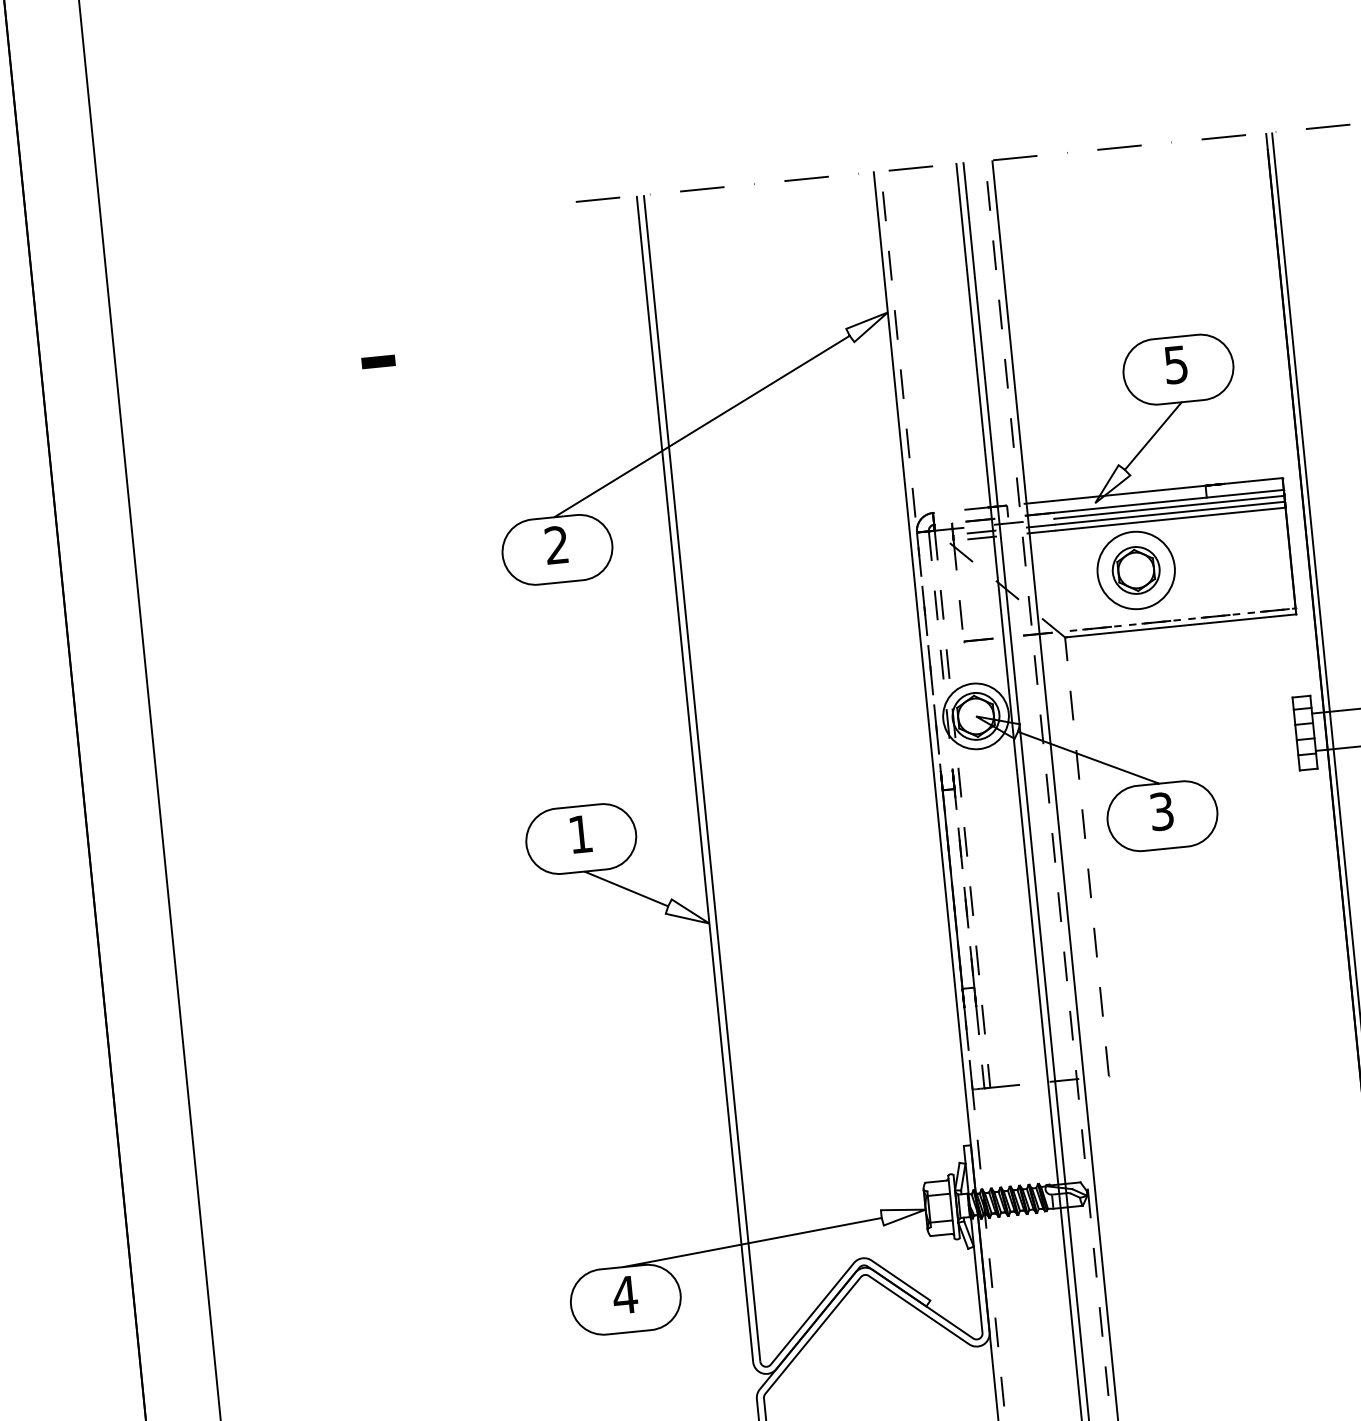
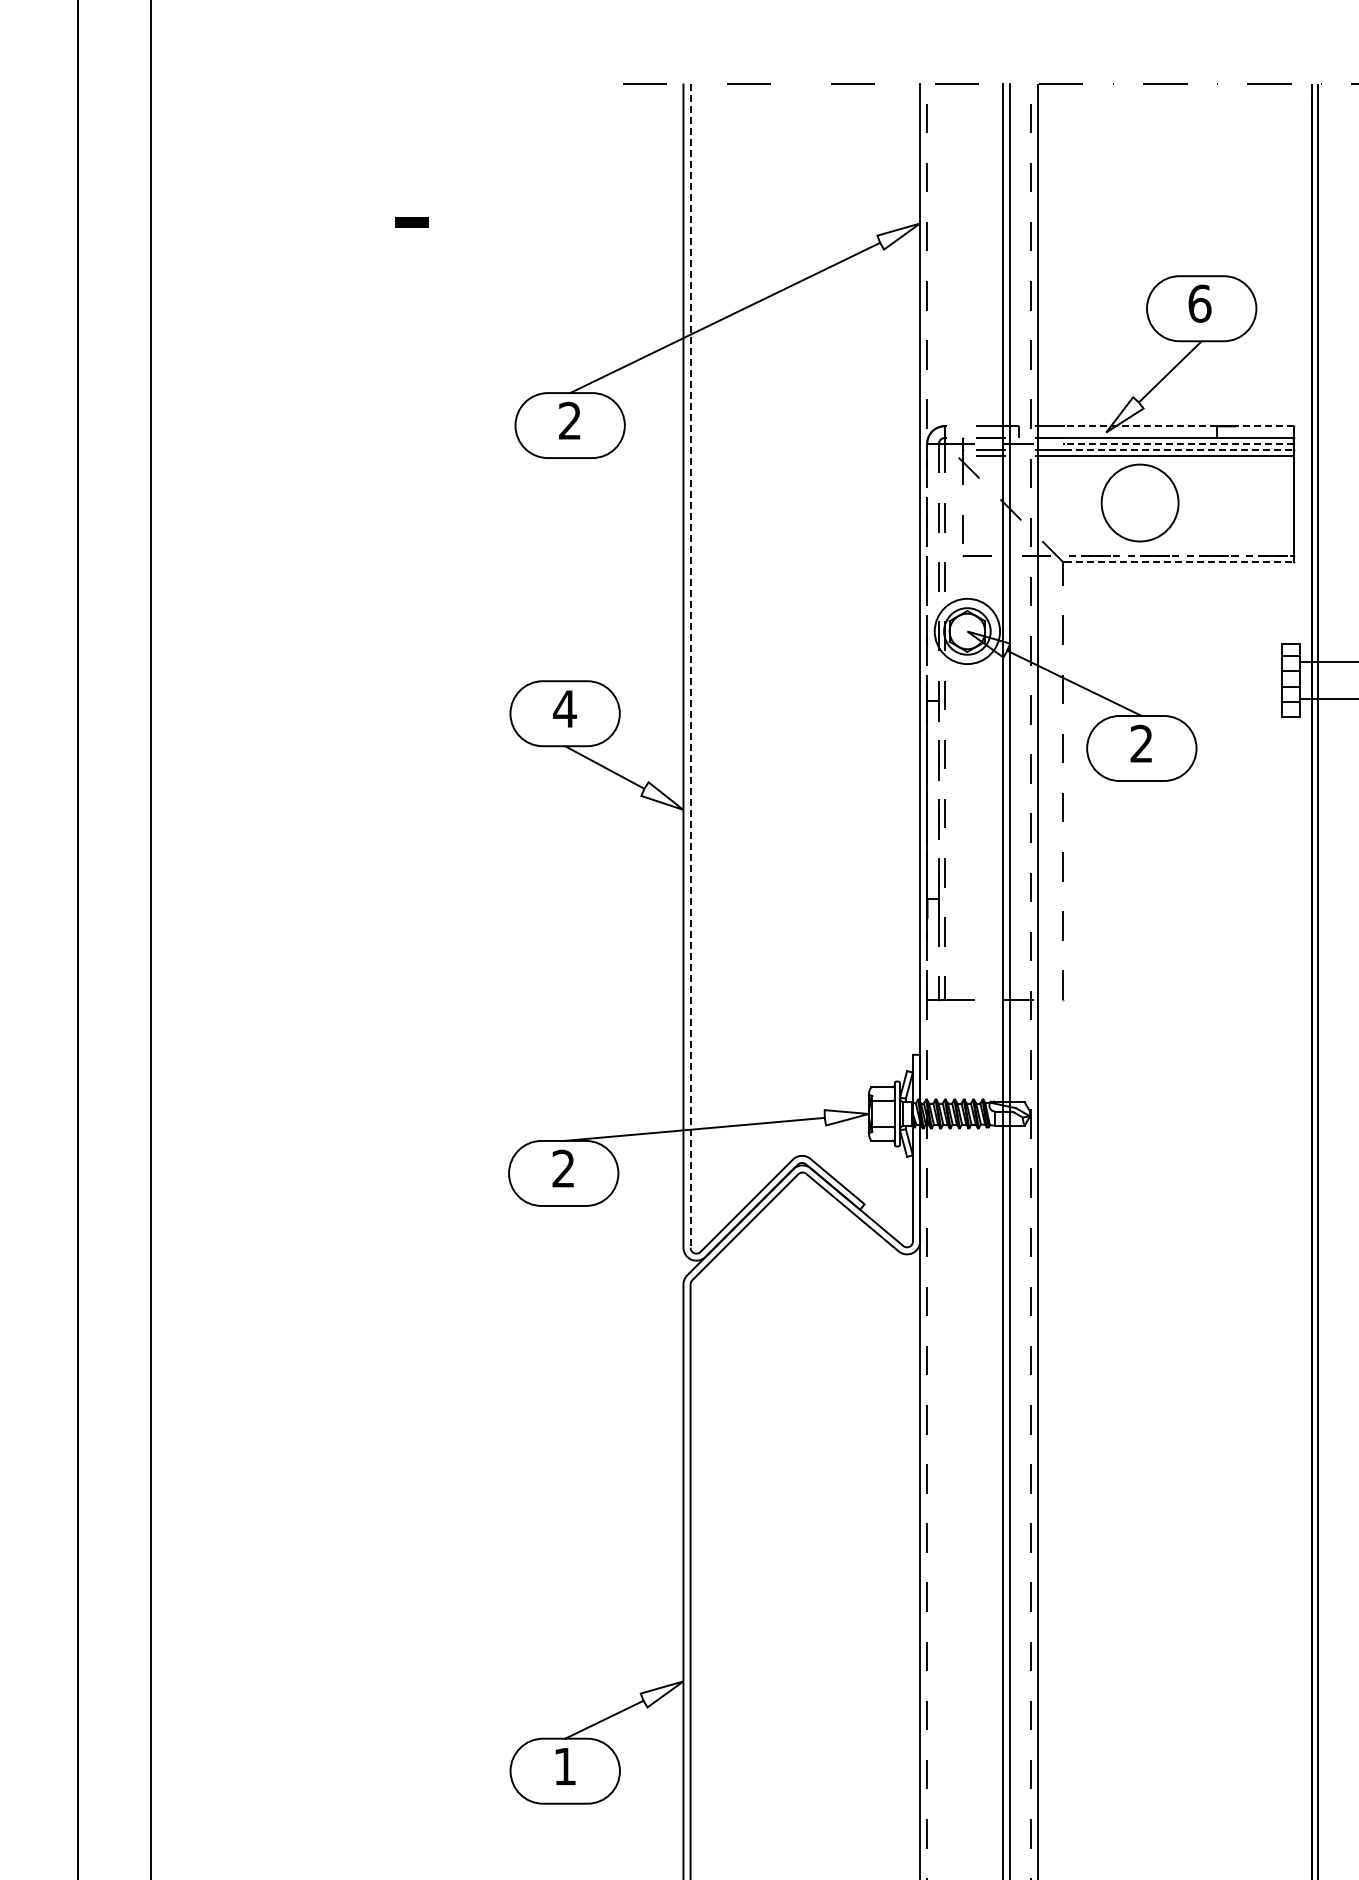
text: (1175, 364) -> (1199, 303), 5 -> 6
line: (1167, 489) -> (1178, 426), solid -> dashed
line: (1168, 506) -> (1178, 443), solid -> dashed
line: (1170, 512) -> (1179, 449), solid -> dashed
part: (1136, 569) -> (1140, 502), removed
line: (1181, 626) -> (1179, 562), solid -> dashed
line: (702, 779) -> (690, 666), solid -> dashed
text: (1161, 812) -> (1141, 744), 3 -> 2
text: (580, 833) -> (564, 708), 1 -> 4
text: (625, 1294) -> (563, 1168), 4 -> 2

